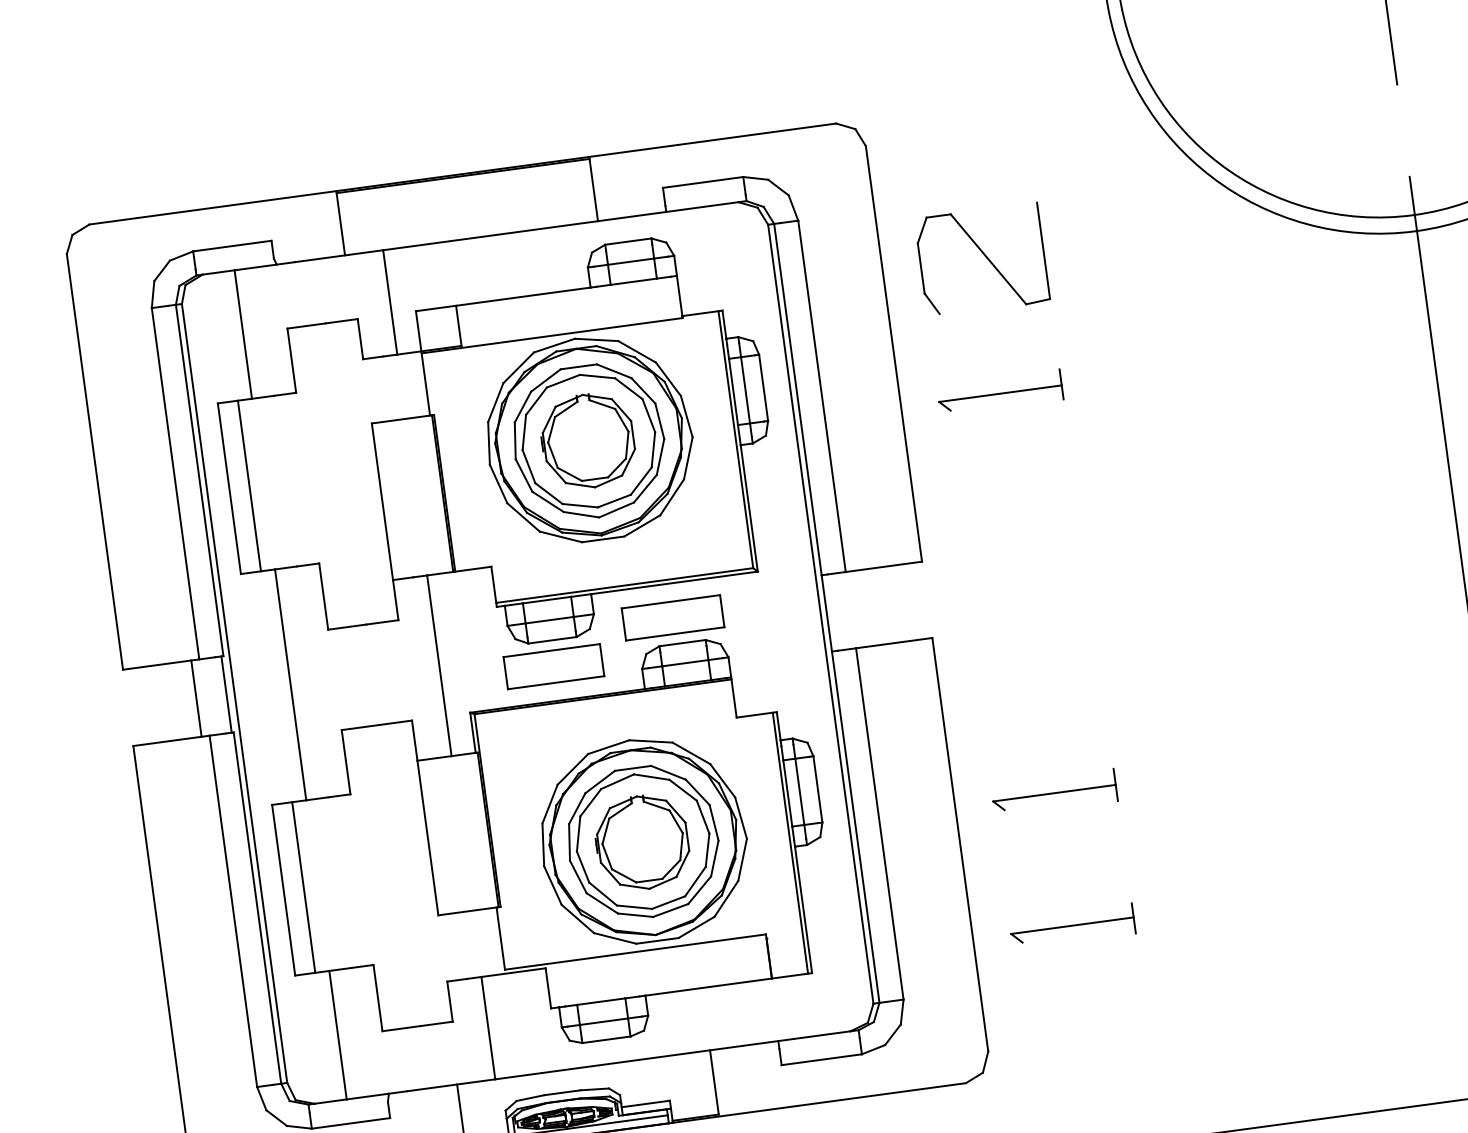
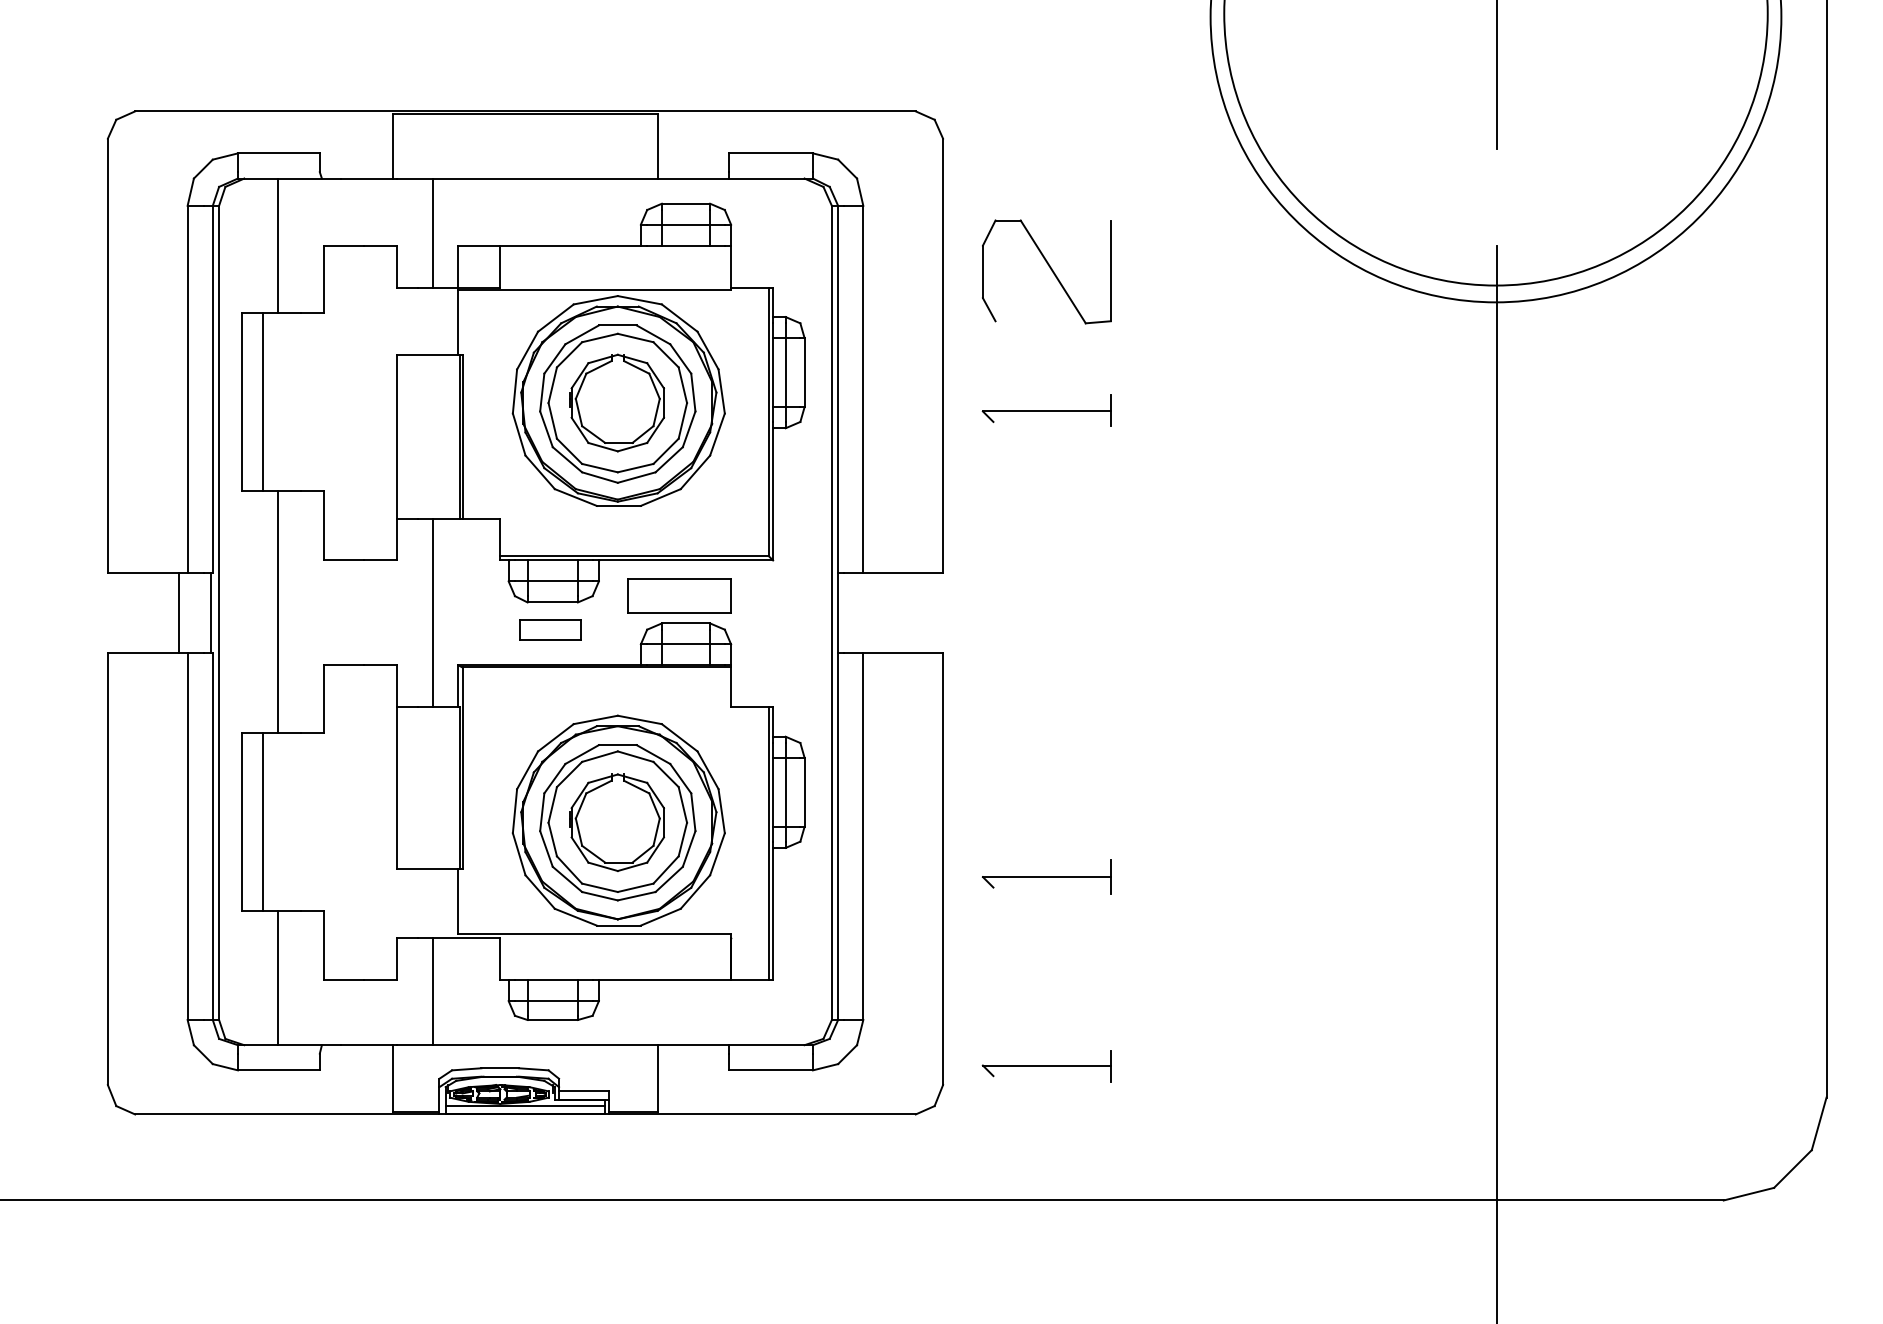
part: (553, 666) -> (550, 629), size x0.6
part: (1054, 792) -> (1046, 876), moved
part: (1072, 926) -> (1046, 1066), moved

